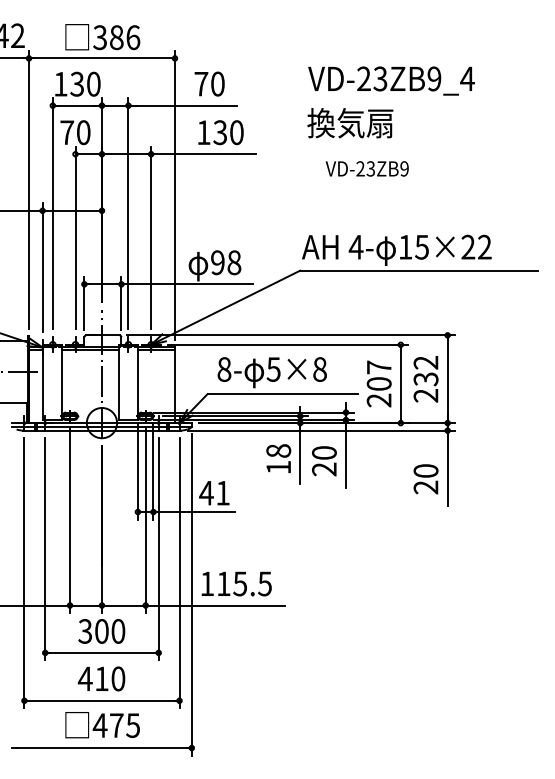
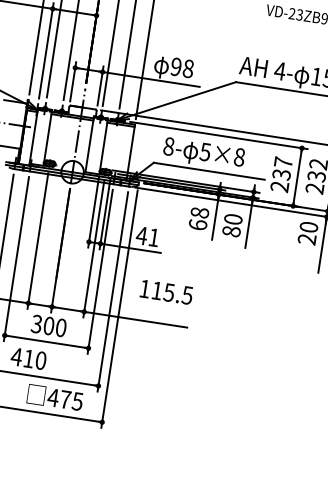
text: (378, 384) -> (281, 175), 207 -> 237
text: (278, 466) -> (197, 224), 18 -> 68
text: (324, 469) -> (231, 231), 20 -> 80
text: (425, 479) -> (307, 233), moved
text: (236, 583) -> (166, 291), moved
text: (101, 678) -> (28, 358), moved
text: (102, 725) -> (55, 398), moved

